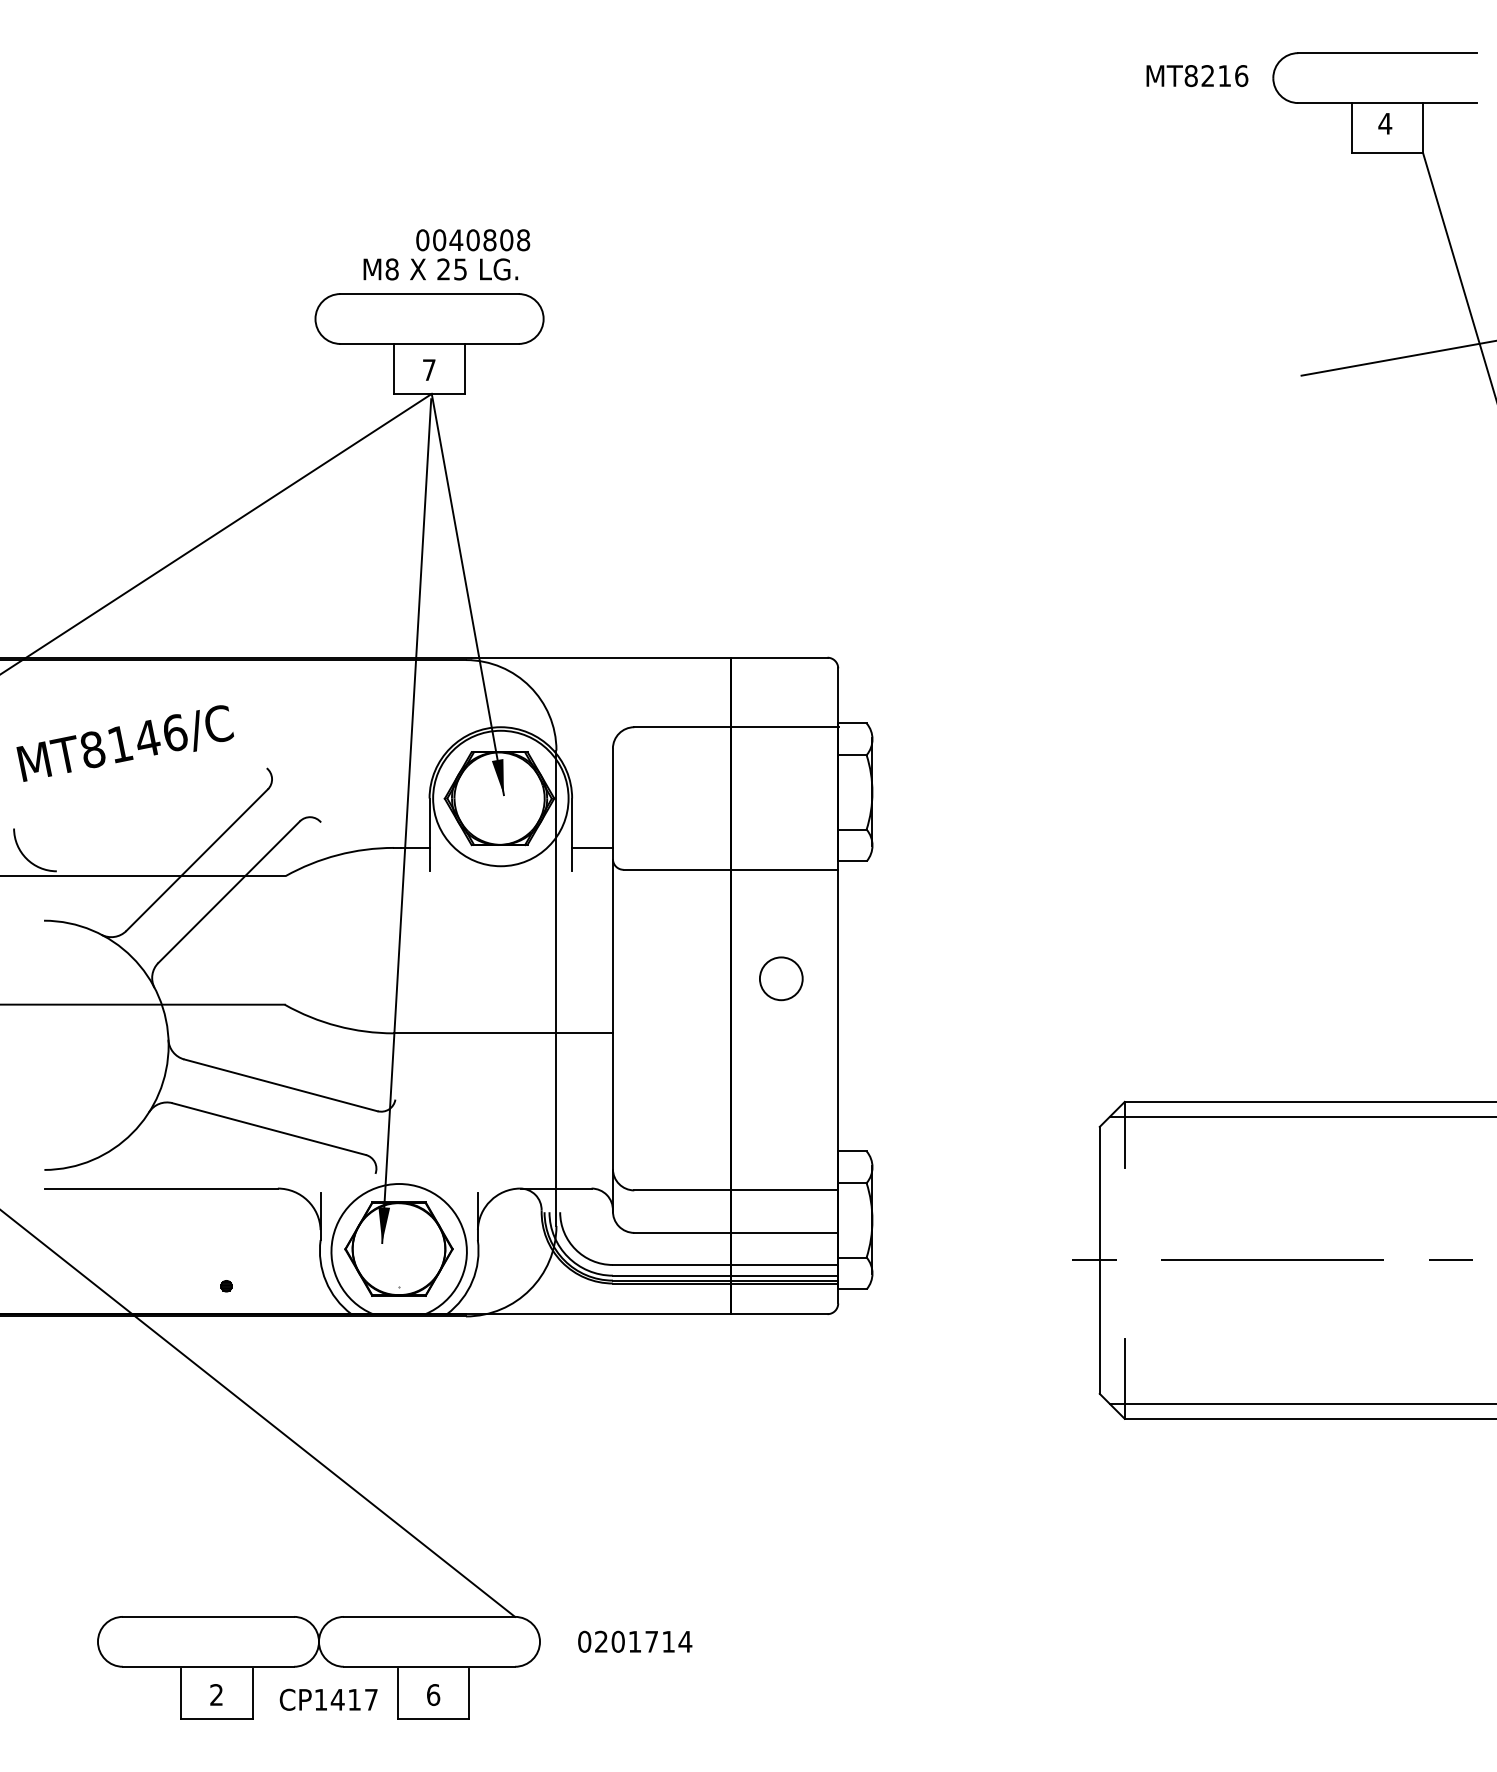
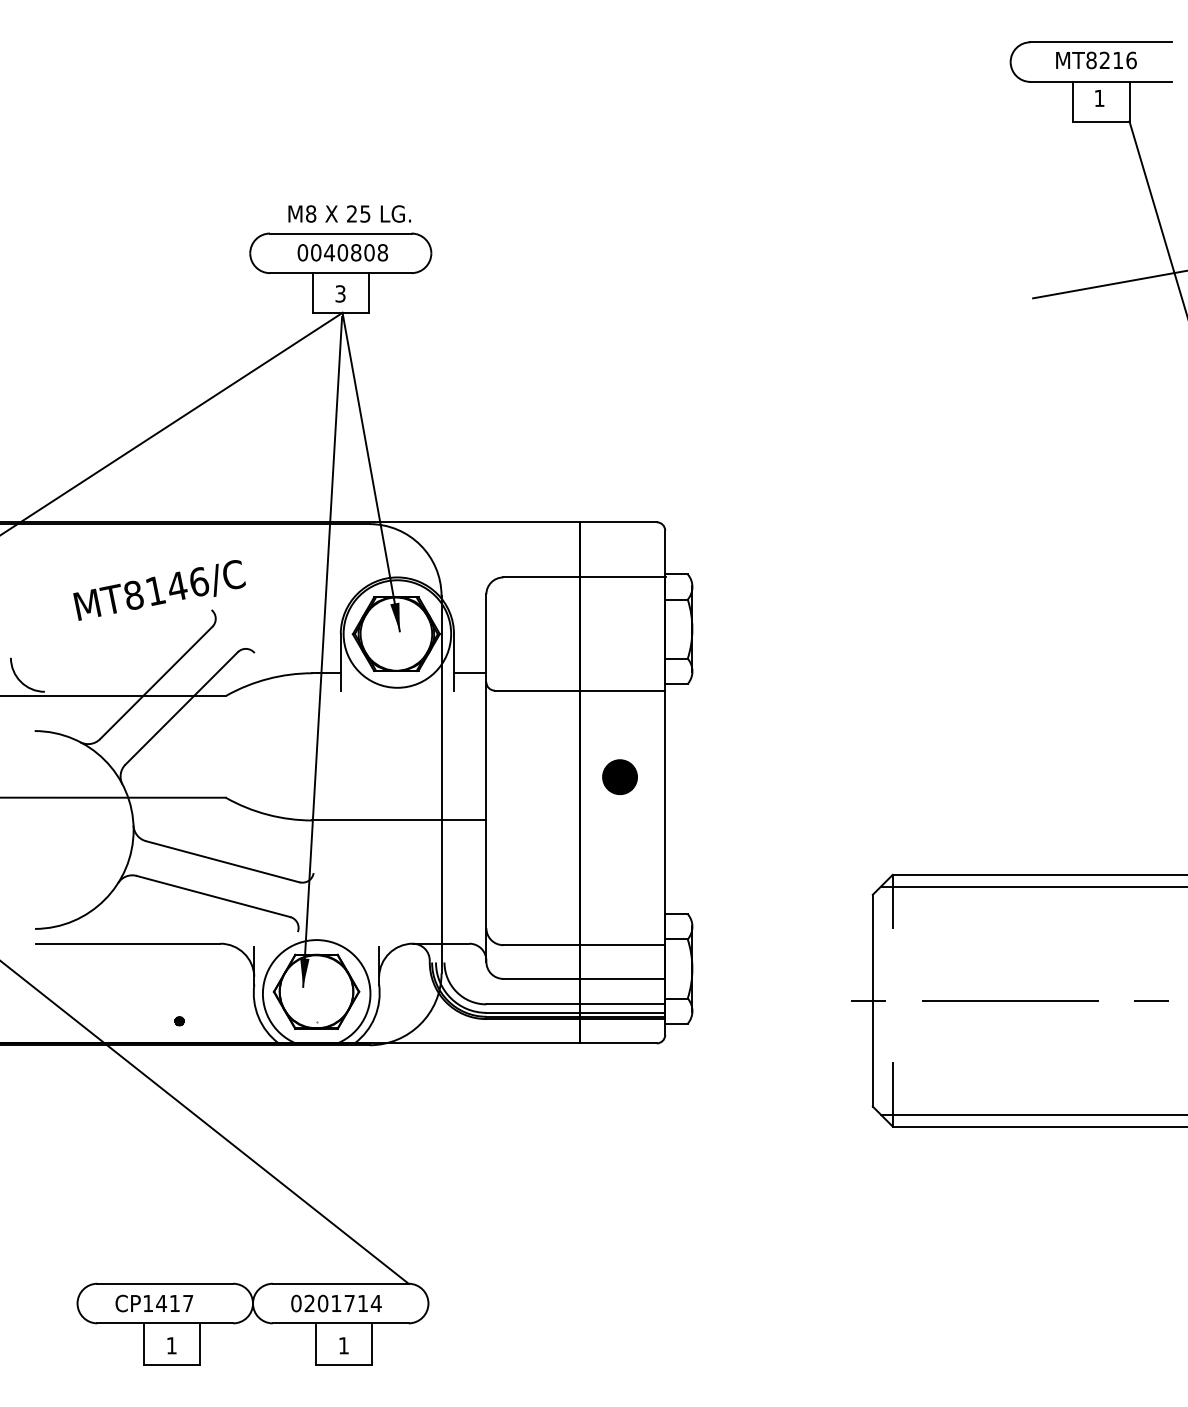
text: (1197, 76) -> (1096, 60), moved
text: (1385, 123) -> (1099, 98), 4 -> 1
text: (473, 240) -> (343, 252), moved
text: (429, 370) -> (340, 294), 7 -> 3
text: (124, 743) -> (158, 590), moved
hatch: (780, 978) -> (619, 776), added
text: (635, 1641) -> (336, 1303), moved
text: (216, 1694) -> (171, 1345), 2 -> 1
text: (433, 1694) -> (343, 1345), 6 -> 1
text: (328, 1699) -> (154, 1303), moved

